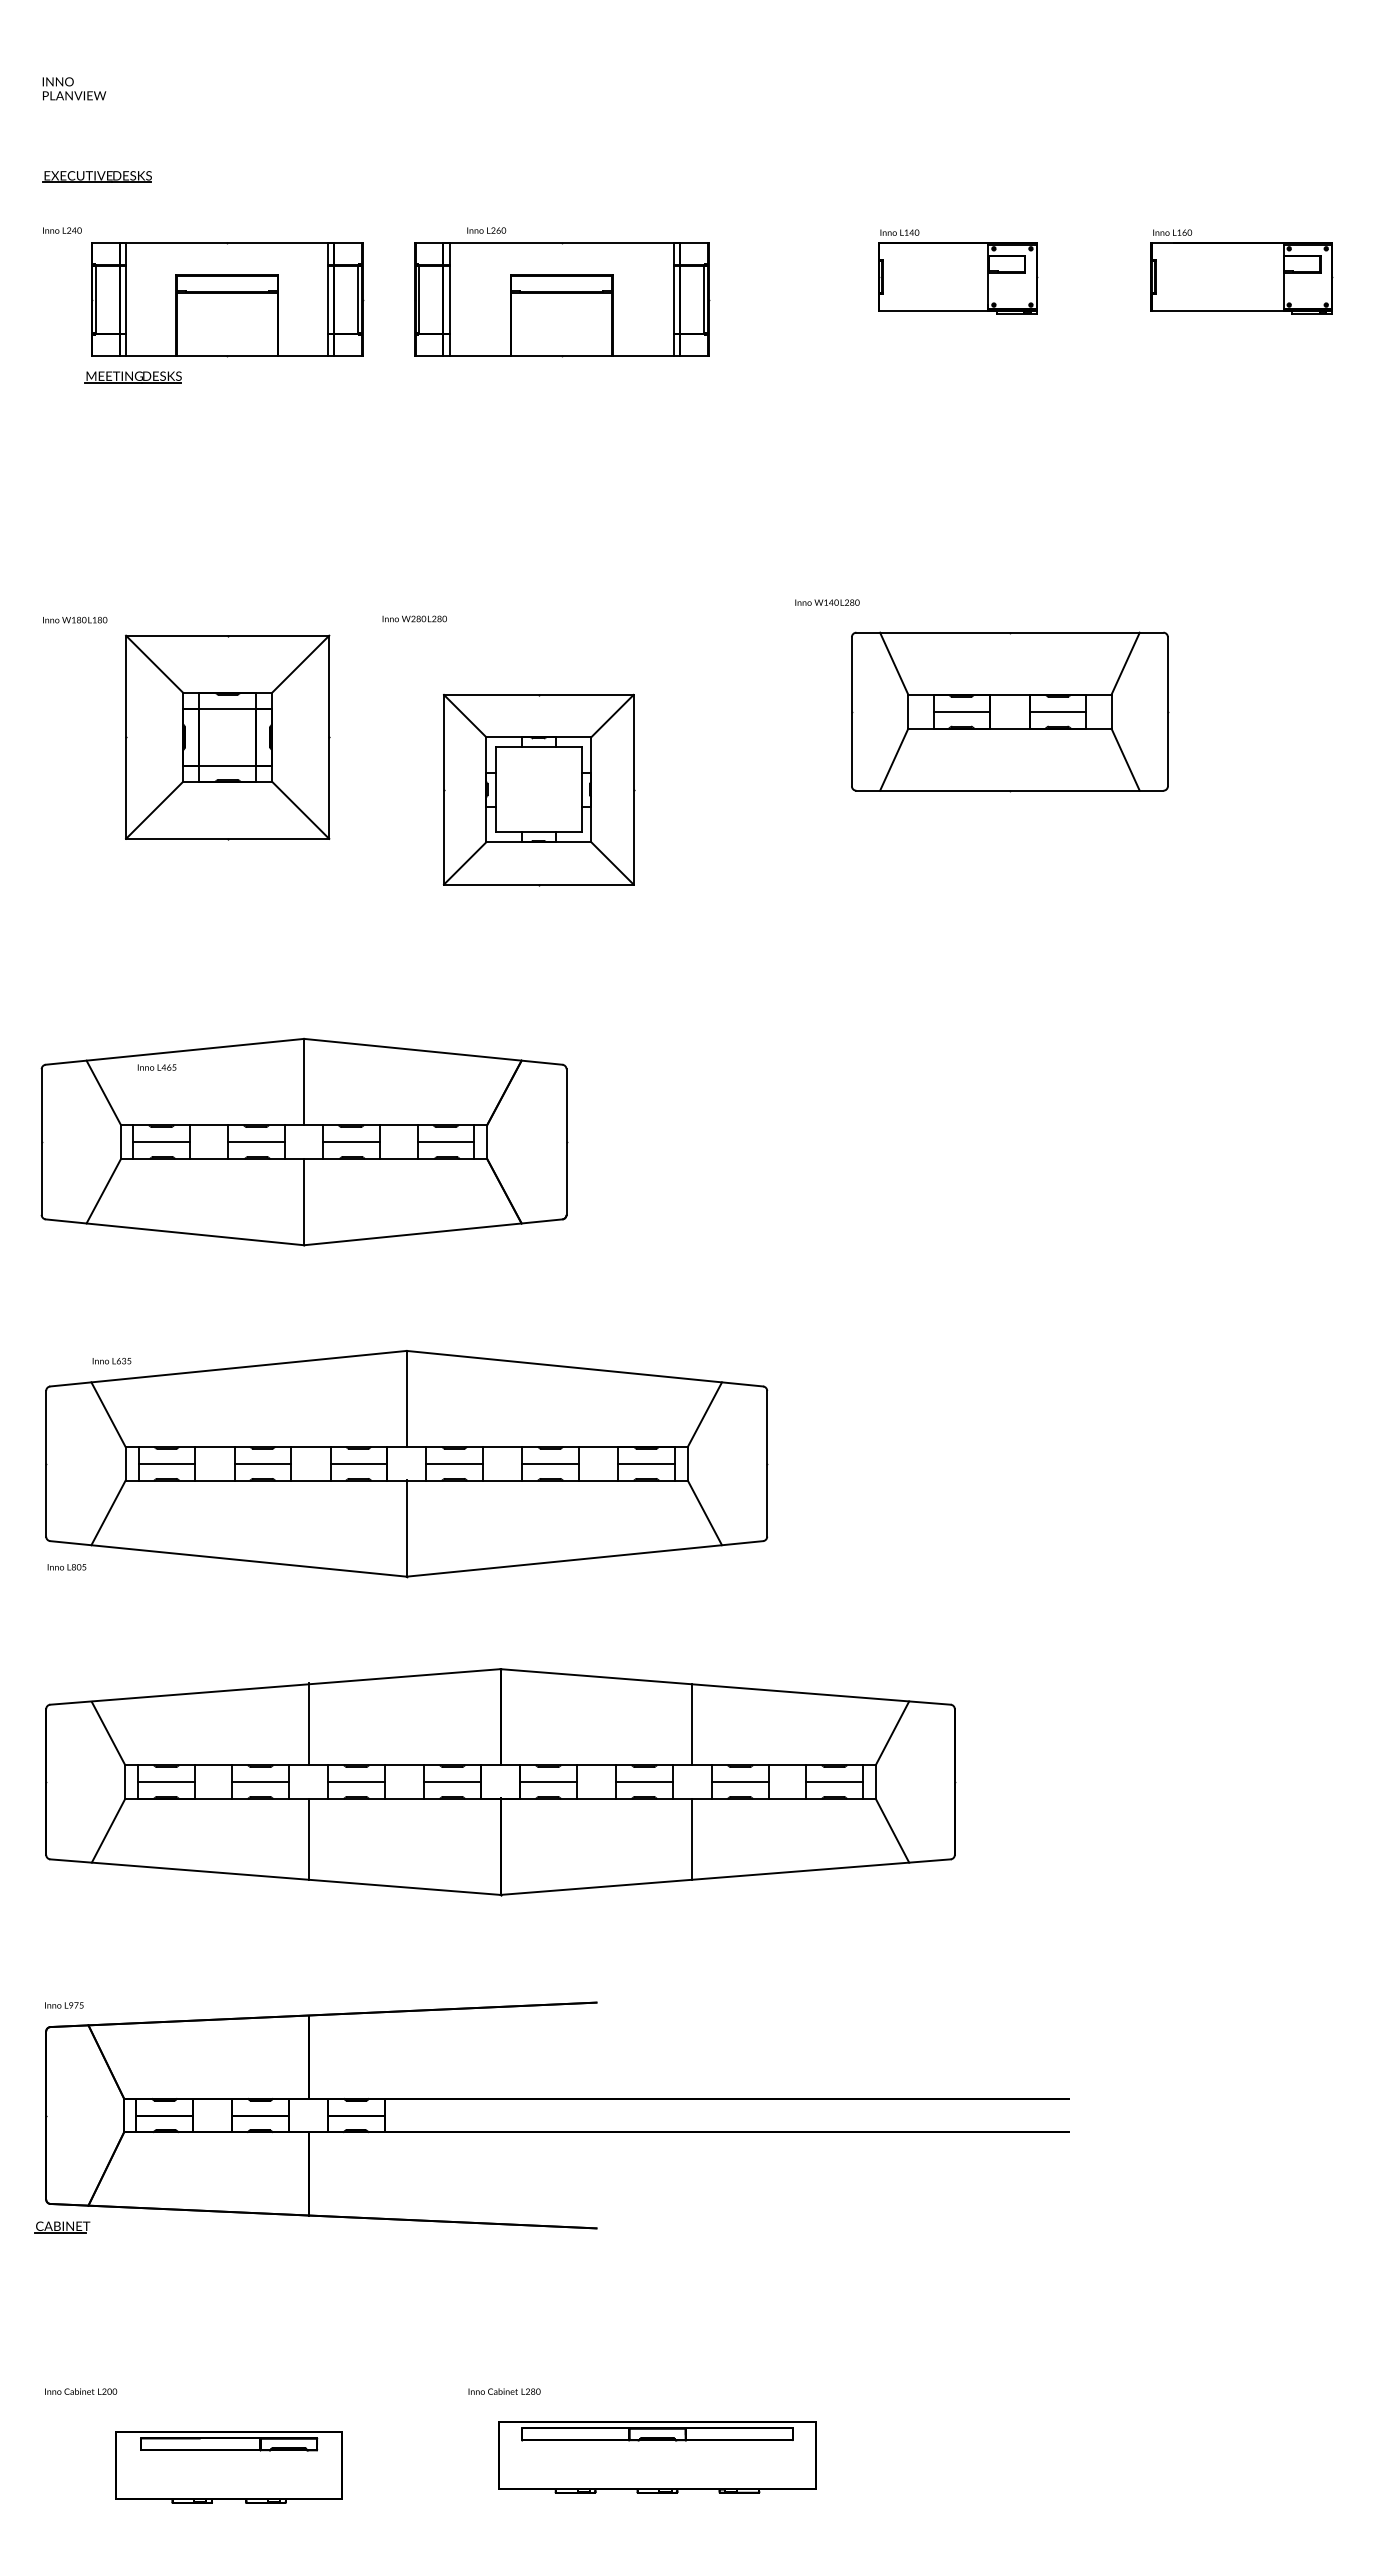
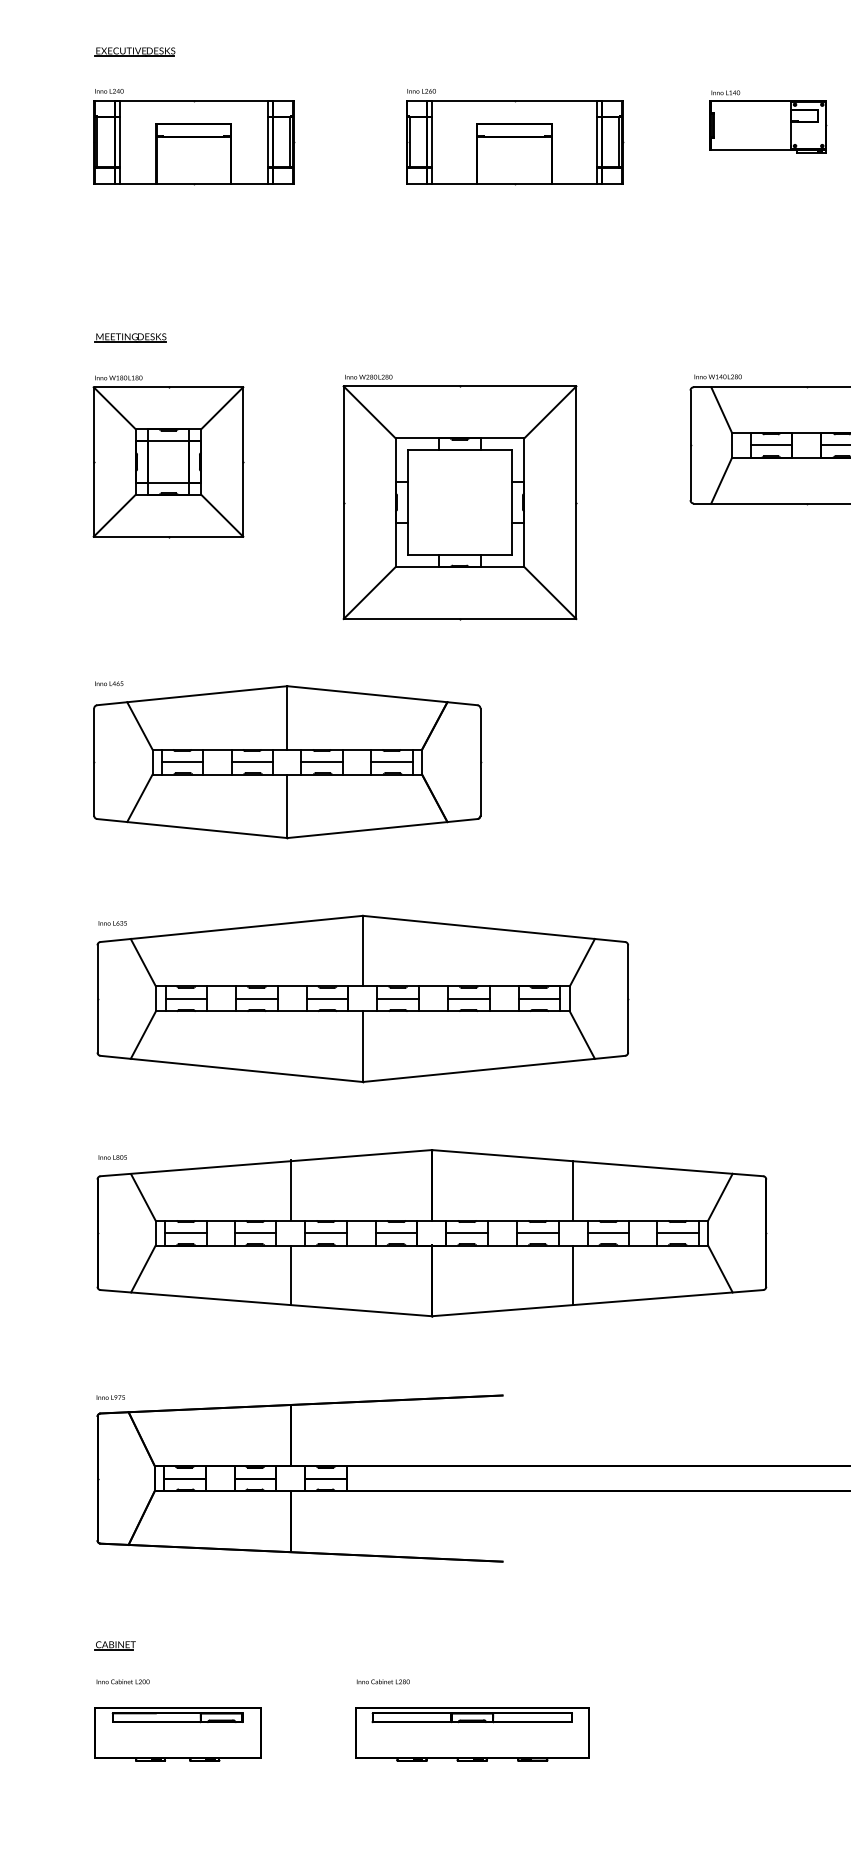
part: (227, 299) -> (194, 142), moved
part: (562, 299) -> (515, 142), moved
part: (132, 377) -> (130, 337), moved
text: (827, 602) -> (718, 376), moved
part: (227, 737) -> (168, 462), moved
part: (538, 789) -> (459, 502), size x1.67
text: (156, 1067) -> (108, 683), moved
text: (111, 1361) -> (112, 923), moved
text: (66, 1567) -> (112, 1157), moved
part: (62, 2227) -> (115, 1645), moved
text: (504, 2391) -> (383, 1681), moved
part: (657, 2457) -> (472, 1734), moved
part: (228, 2467) -> (177, 1734), moved

